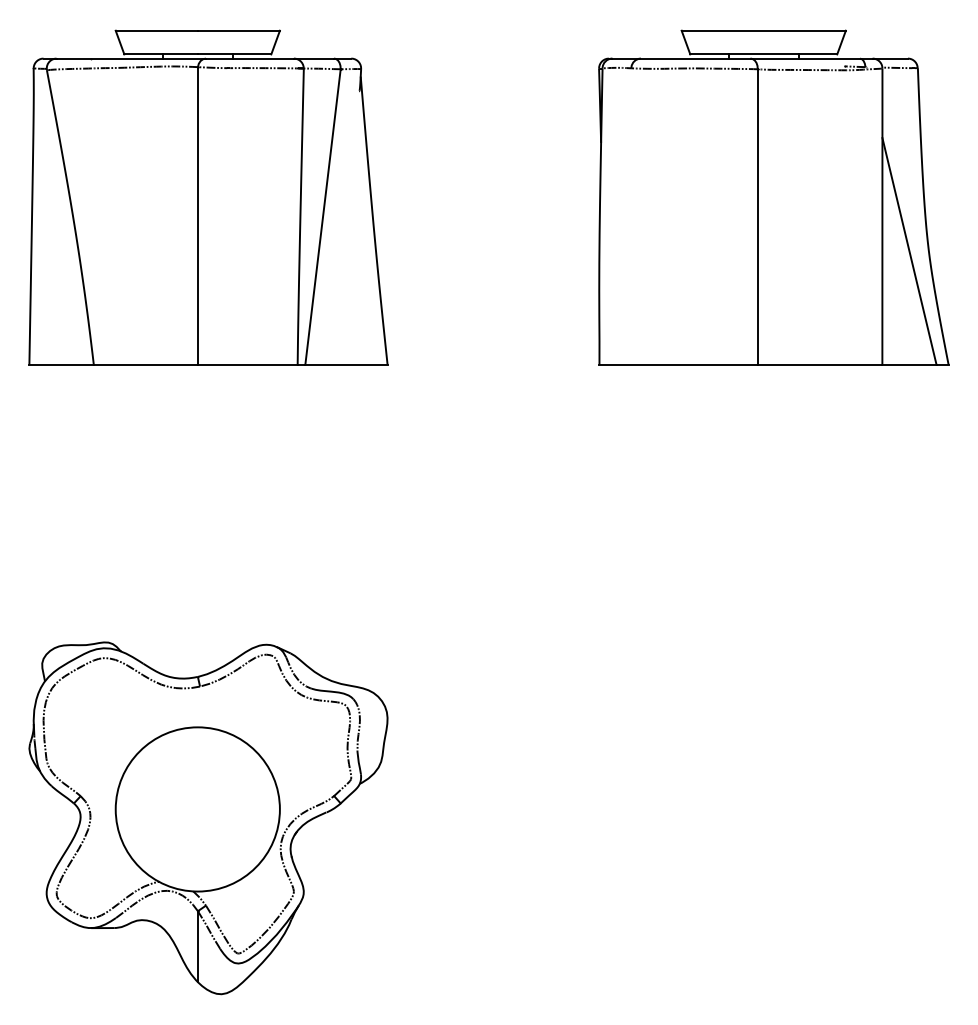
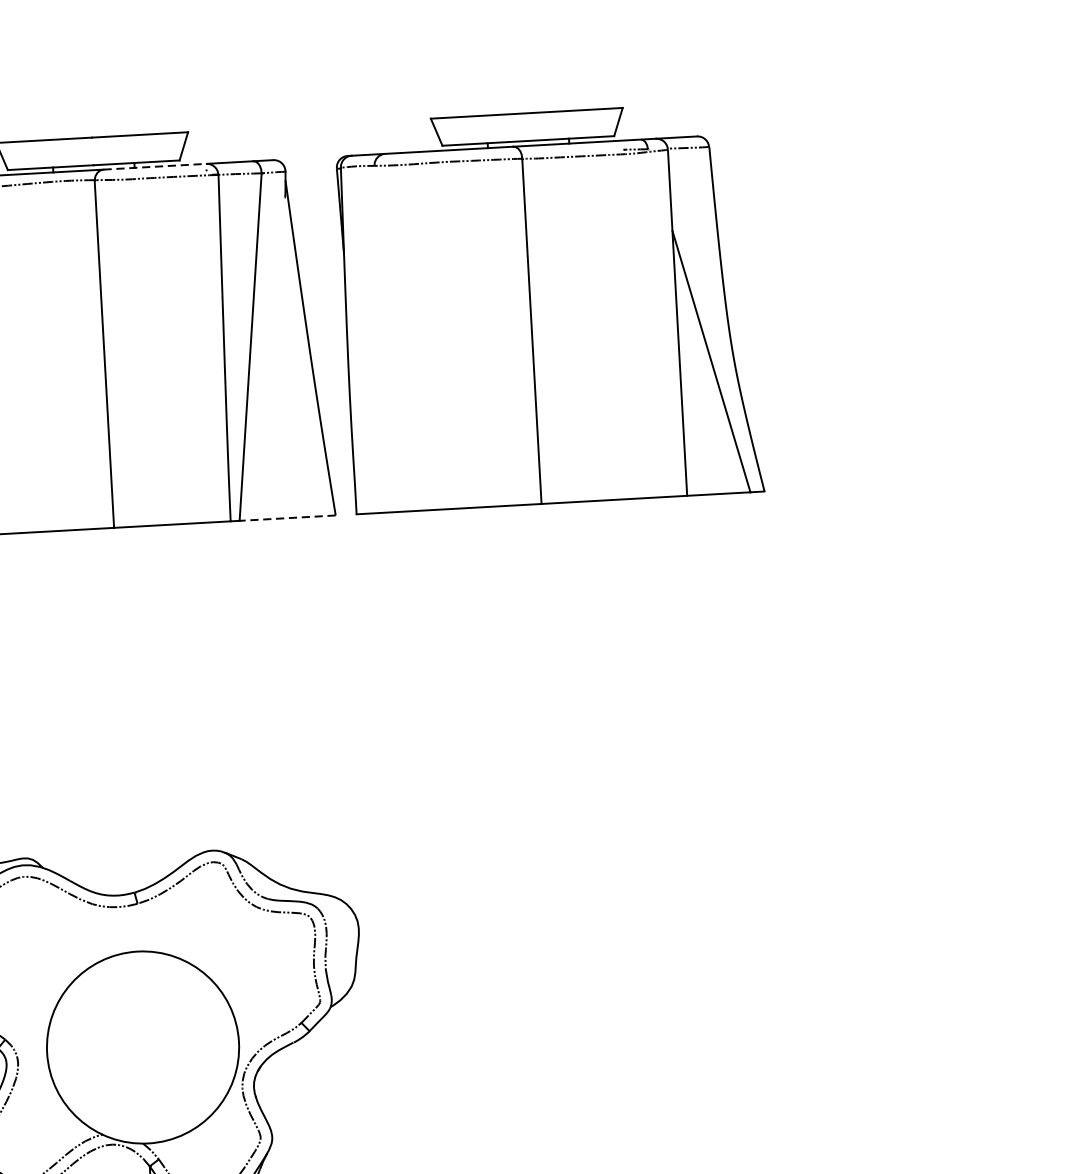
line: (249, 58) -> (154, 166), solid -> dashed
part: (773, 197) -> (549, 307), moved
line: (345, 364) -> (286, 517), solid -> dashed

